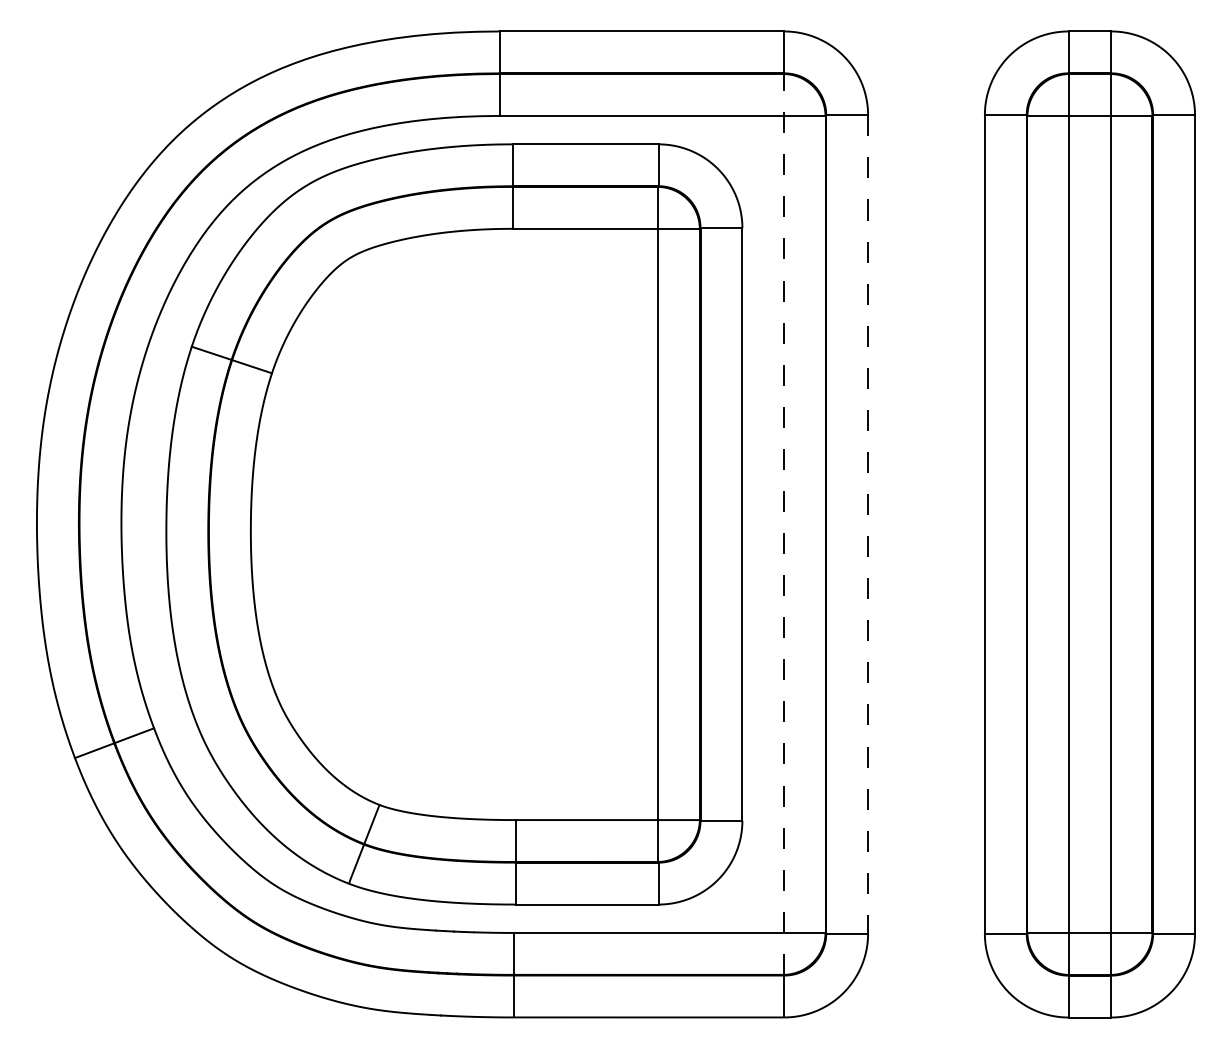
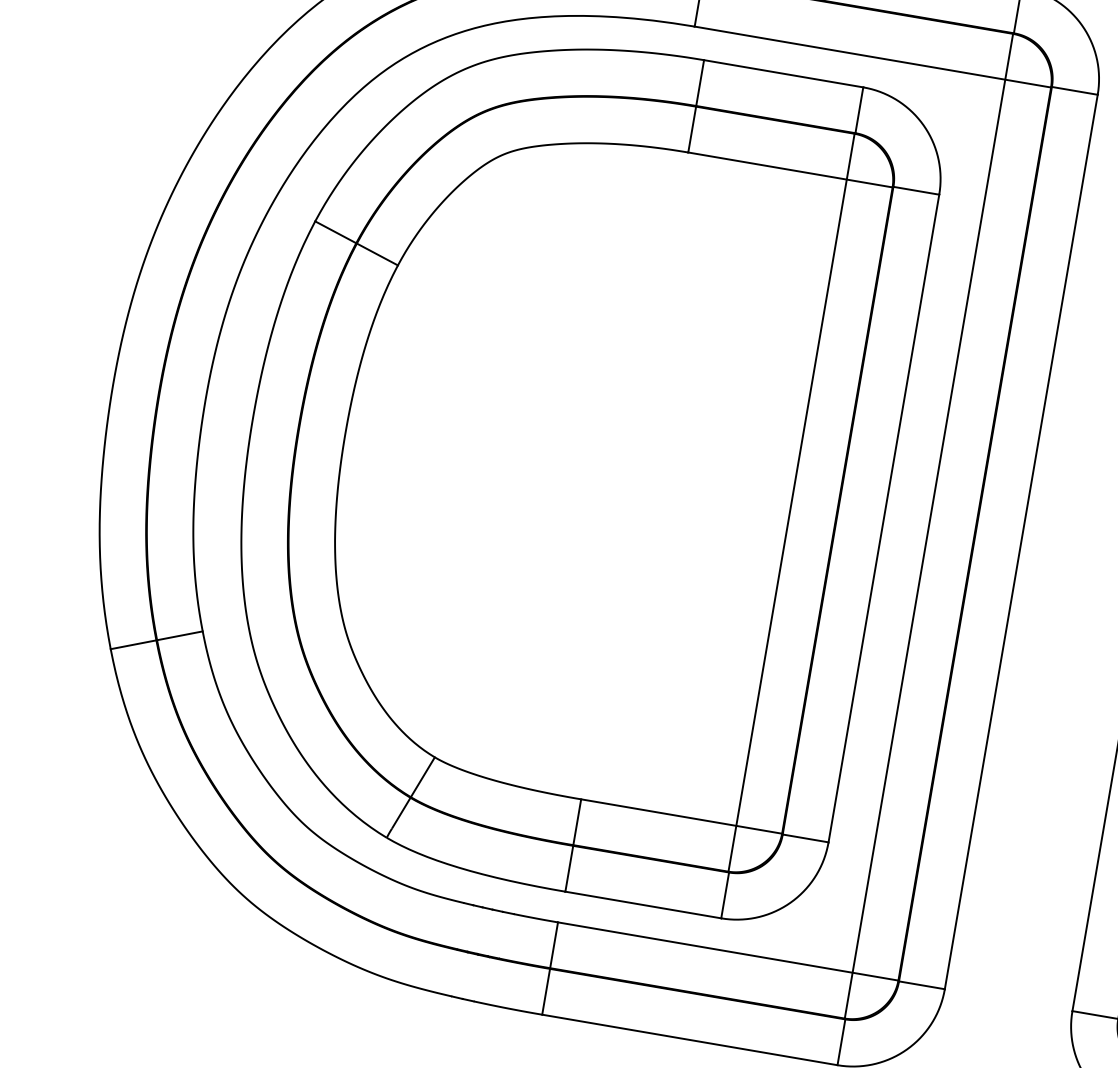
line: (783, 523) -> (928, 525), dashed -> solid
line: (868, 524) -> (1021, 542), dashed -> solid

